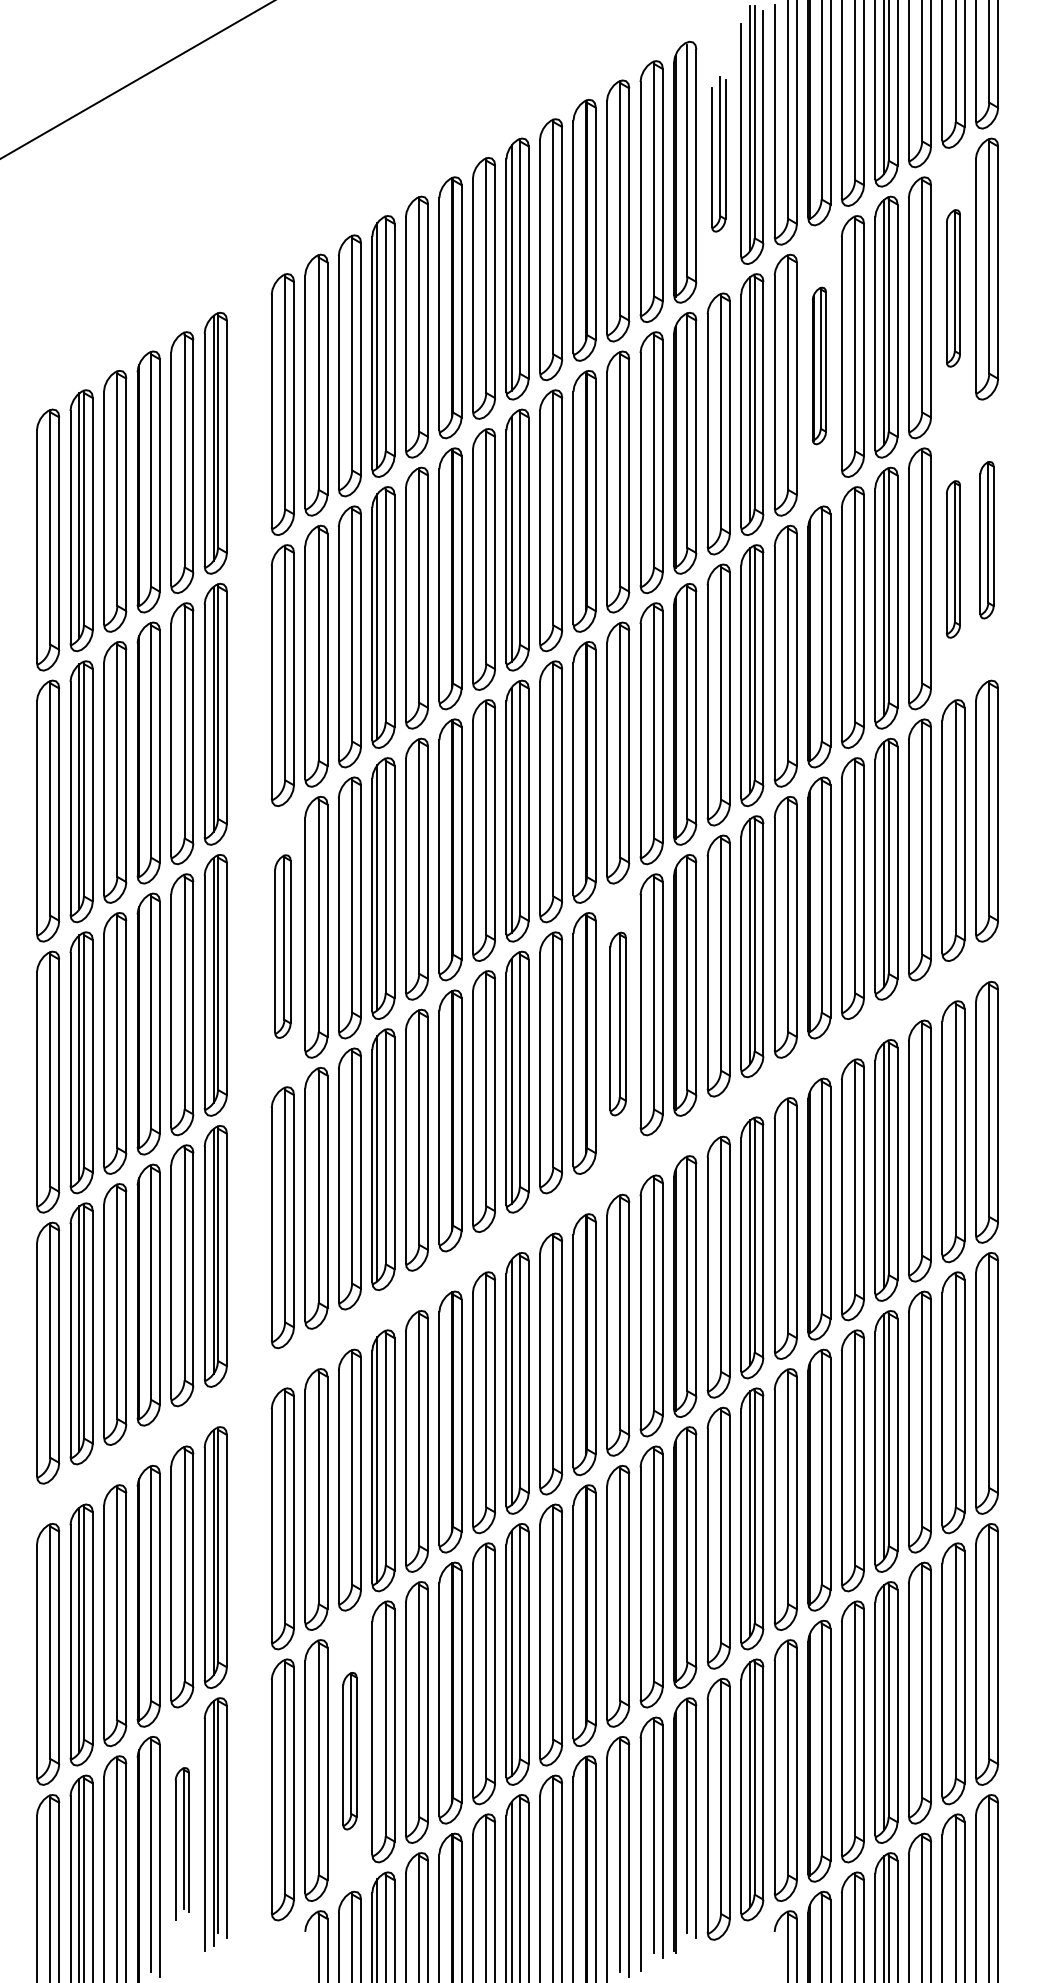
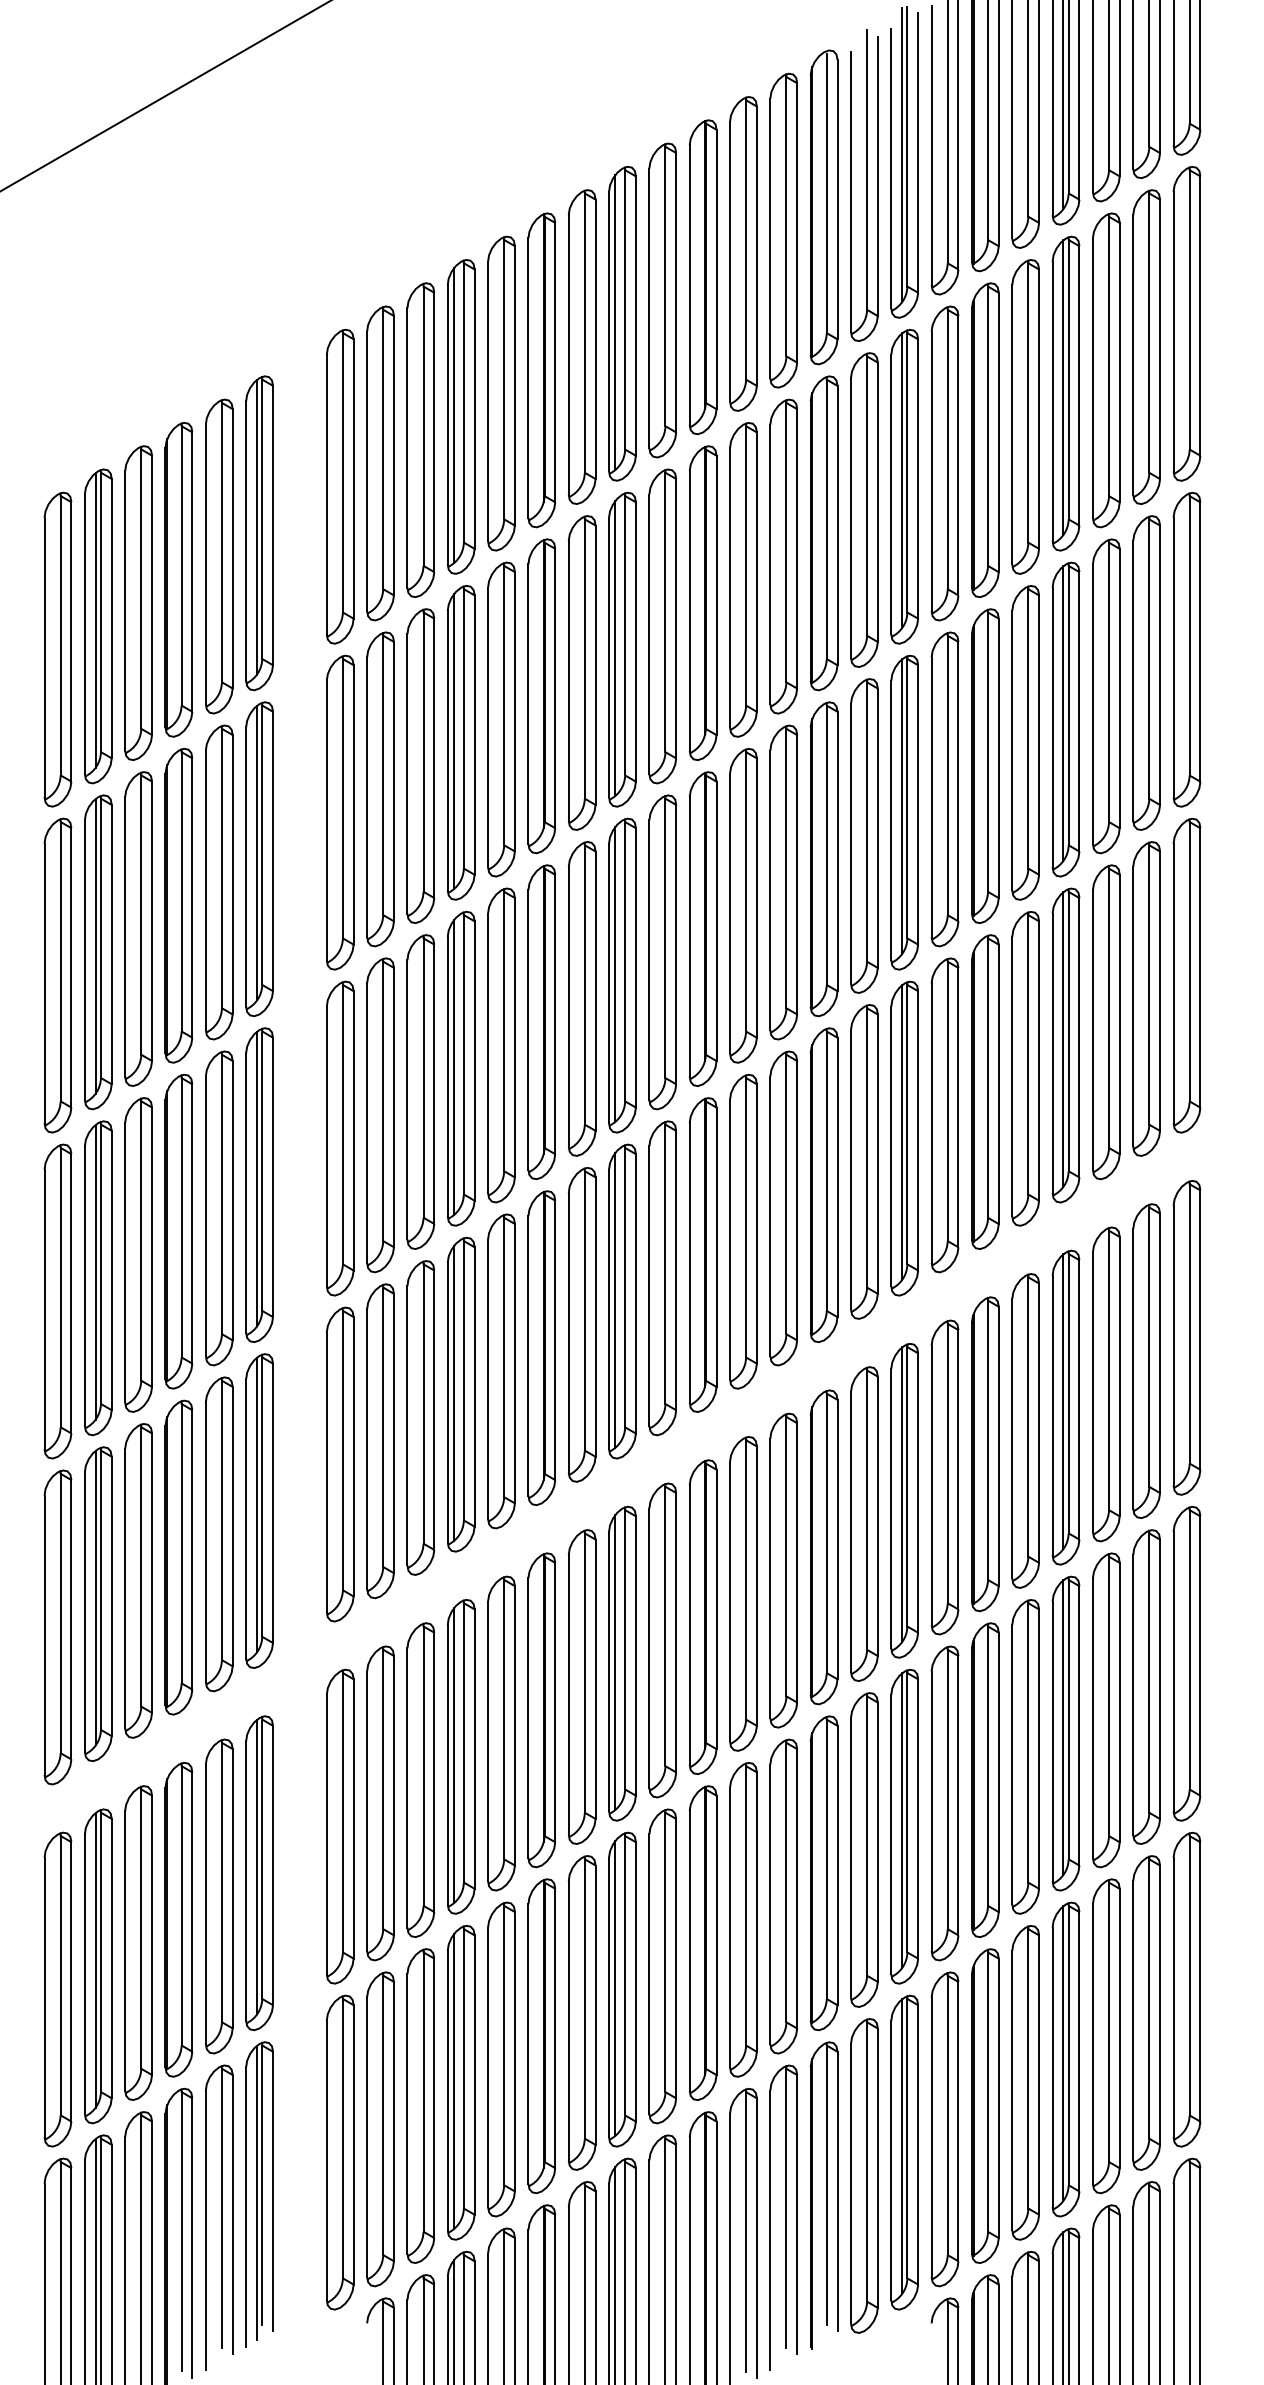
part: (718, 154) -> (864, 185), size x1.67
part: (953, 287) -> (1146, 346), size x1.67
part: (819, 366) -> (985, 440), size x1.67
part: (986, 539) -> (1186, 649), size x1.67
part: (953, 559) -> (1146, 672), size x1.67
part: (283, 946) -> (340, 1138), size x1.43
part: (618, 1023) -> (743, 1231), size x1.43
line: (377, 1730) -> (454, 2081), added
part: (349, 1750) -> (420, 2105), size x1.67
part: (182, 1843) -> (219, 2217), size x1.67

